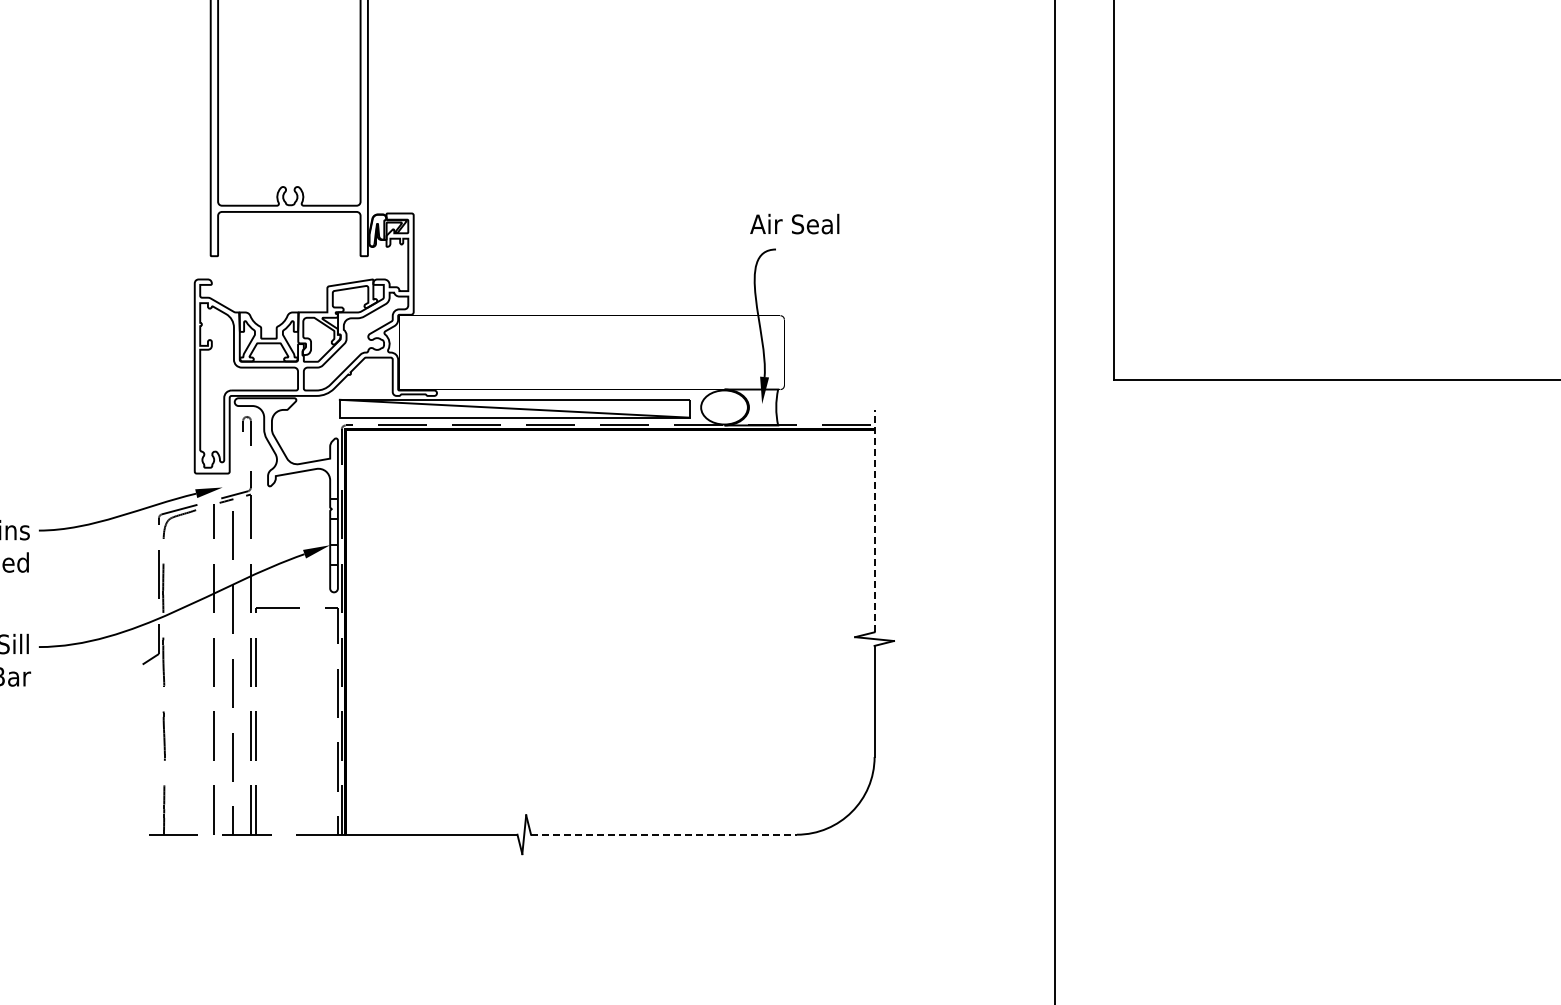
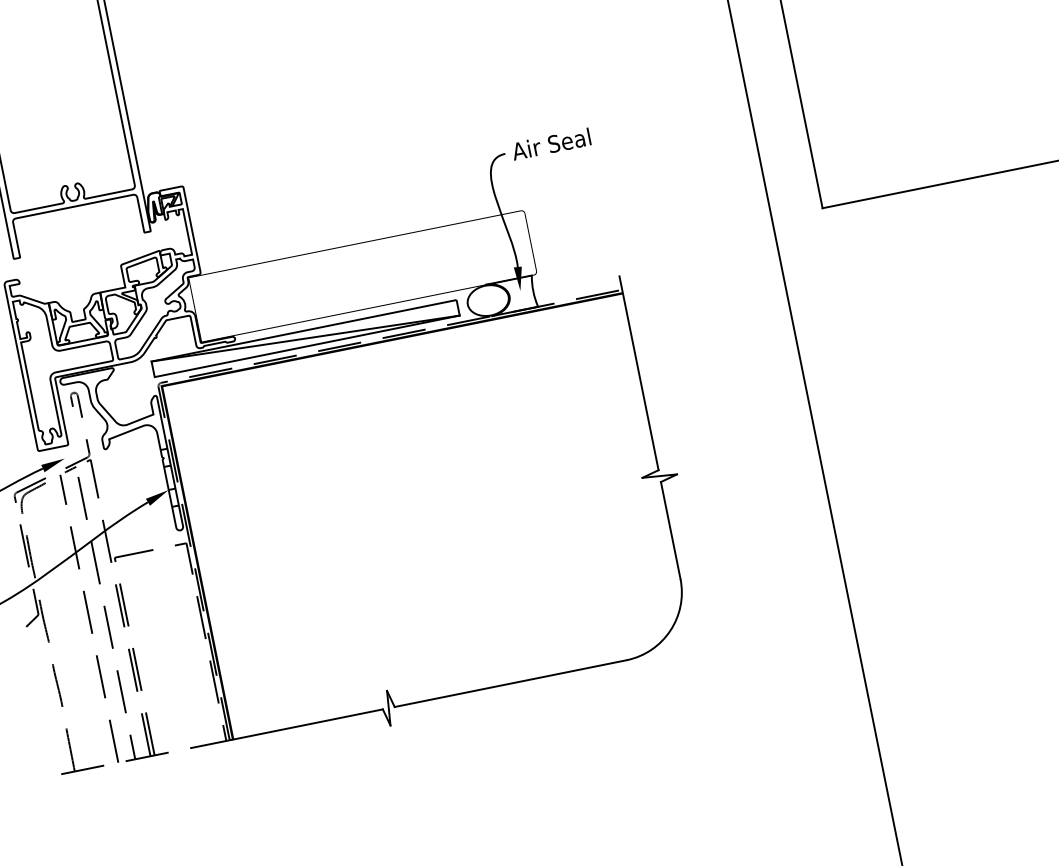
text: (794, 223) -> (550, 143), moved
line: (874, 520) -> (638, 372), dashed -> solid
line: (664, 834) -> (510, 683), dashed -> solid

